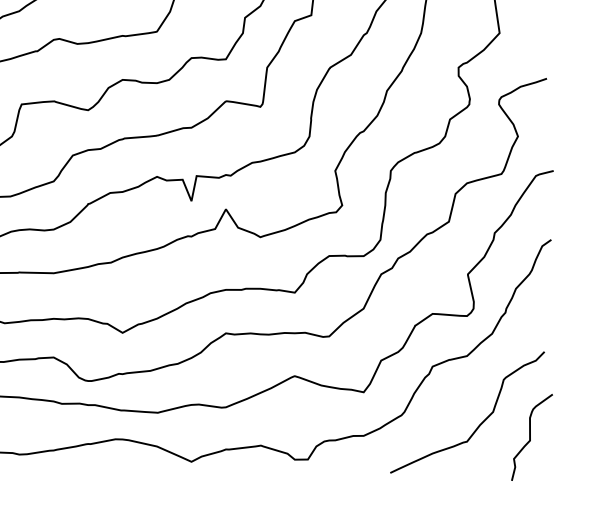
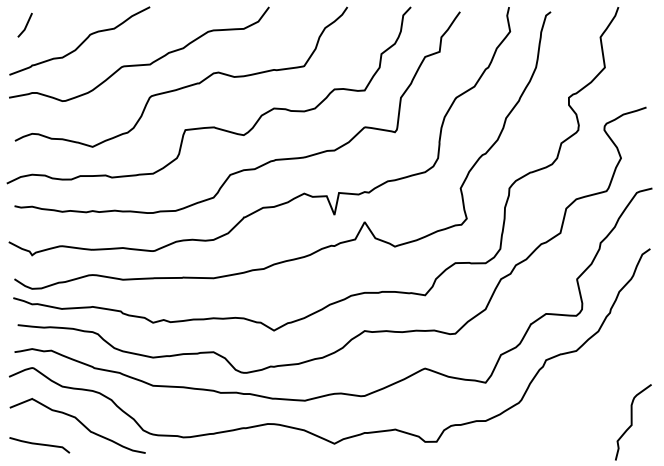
curve: (479, 423) -> (587, 410), removed

